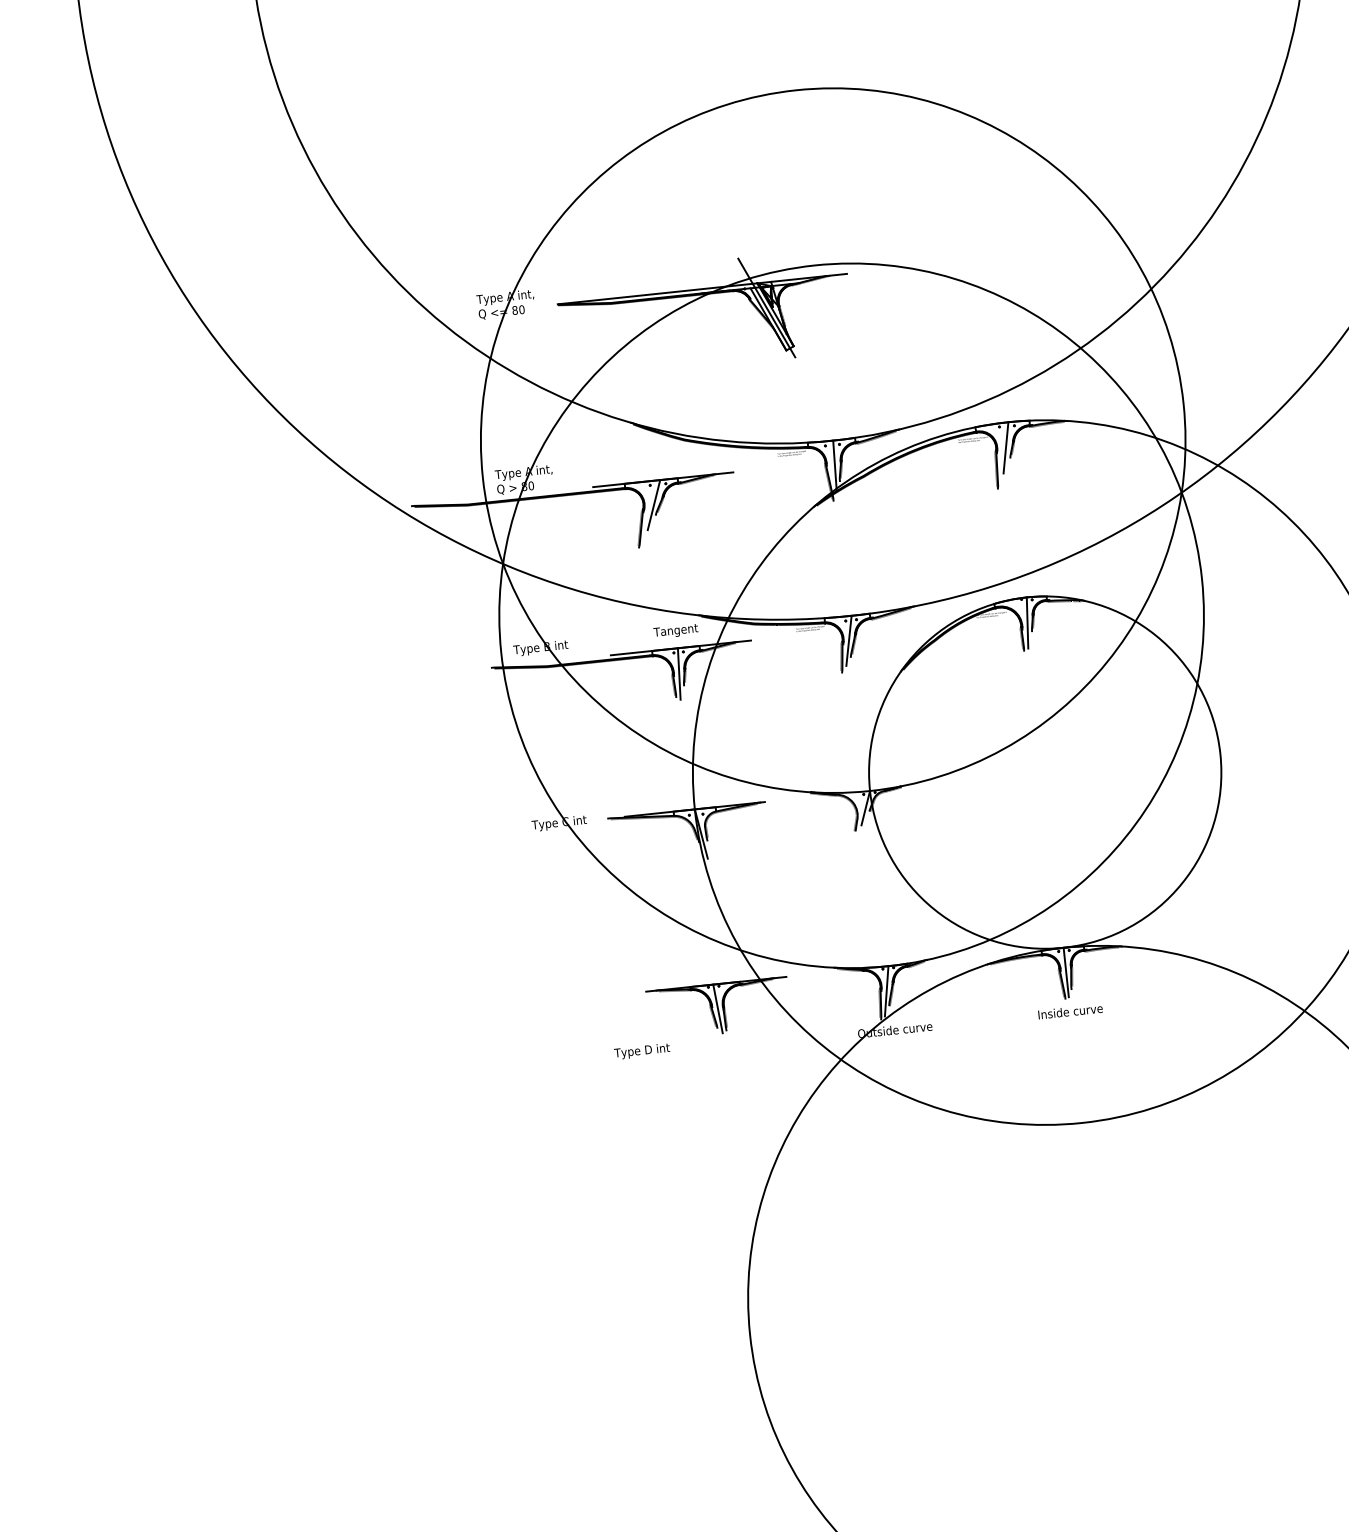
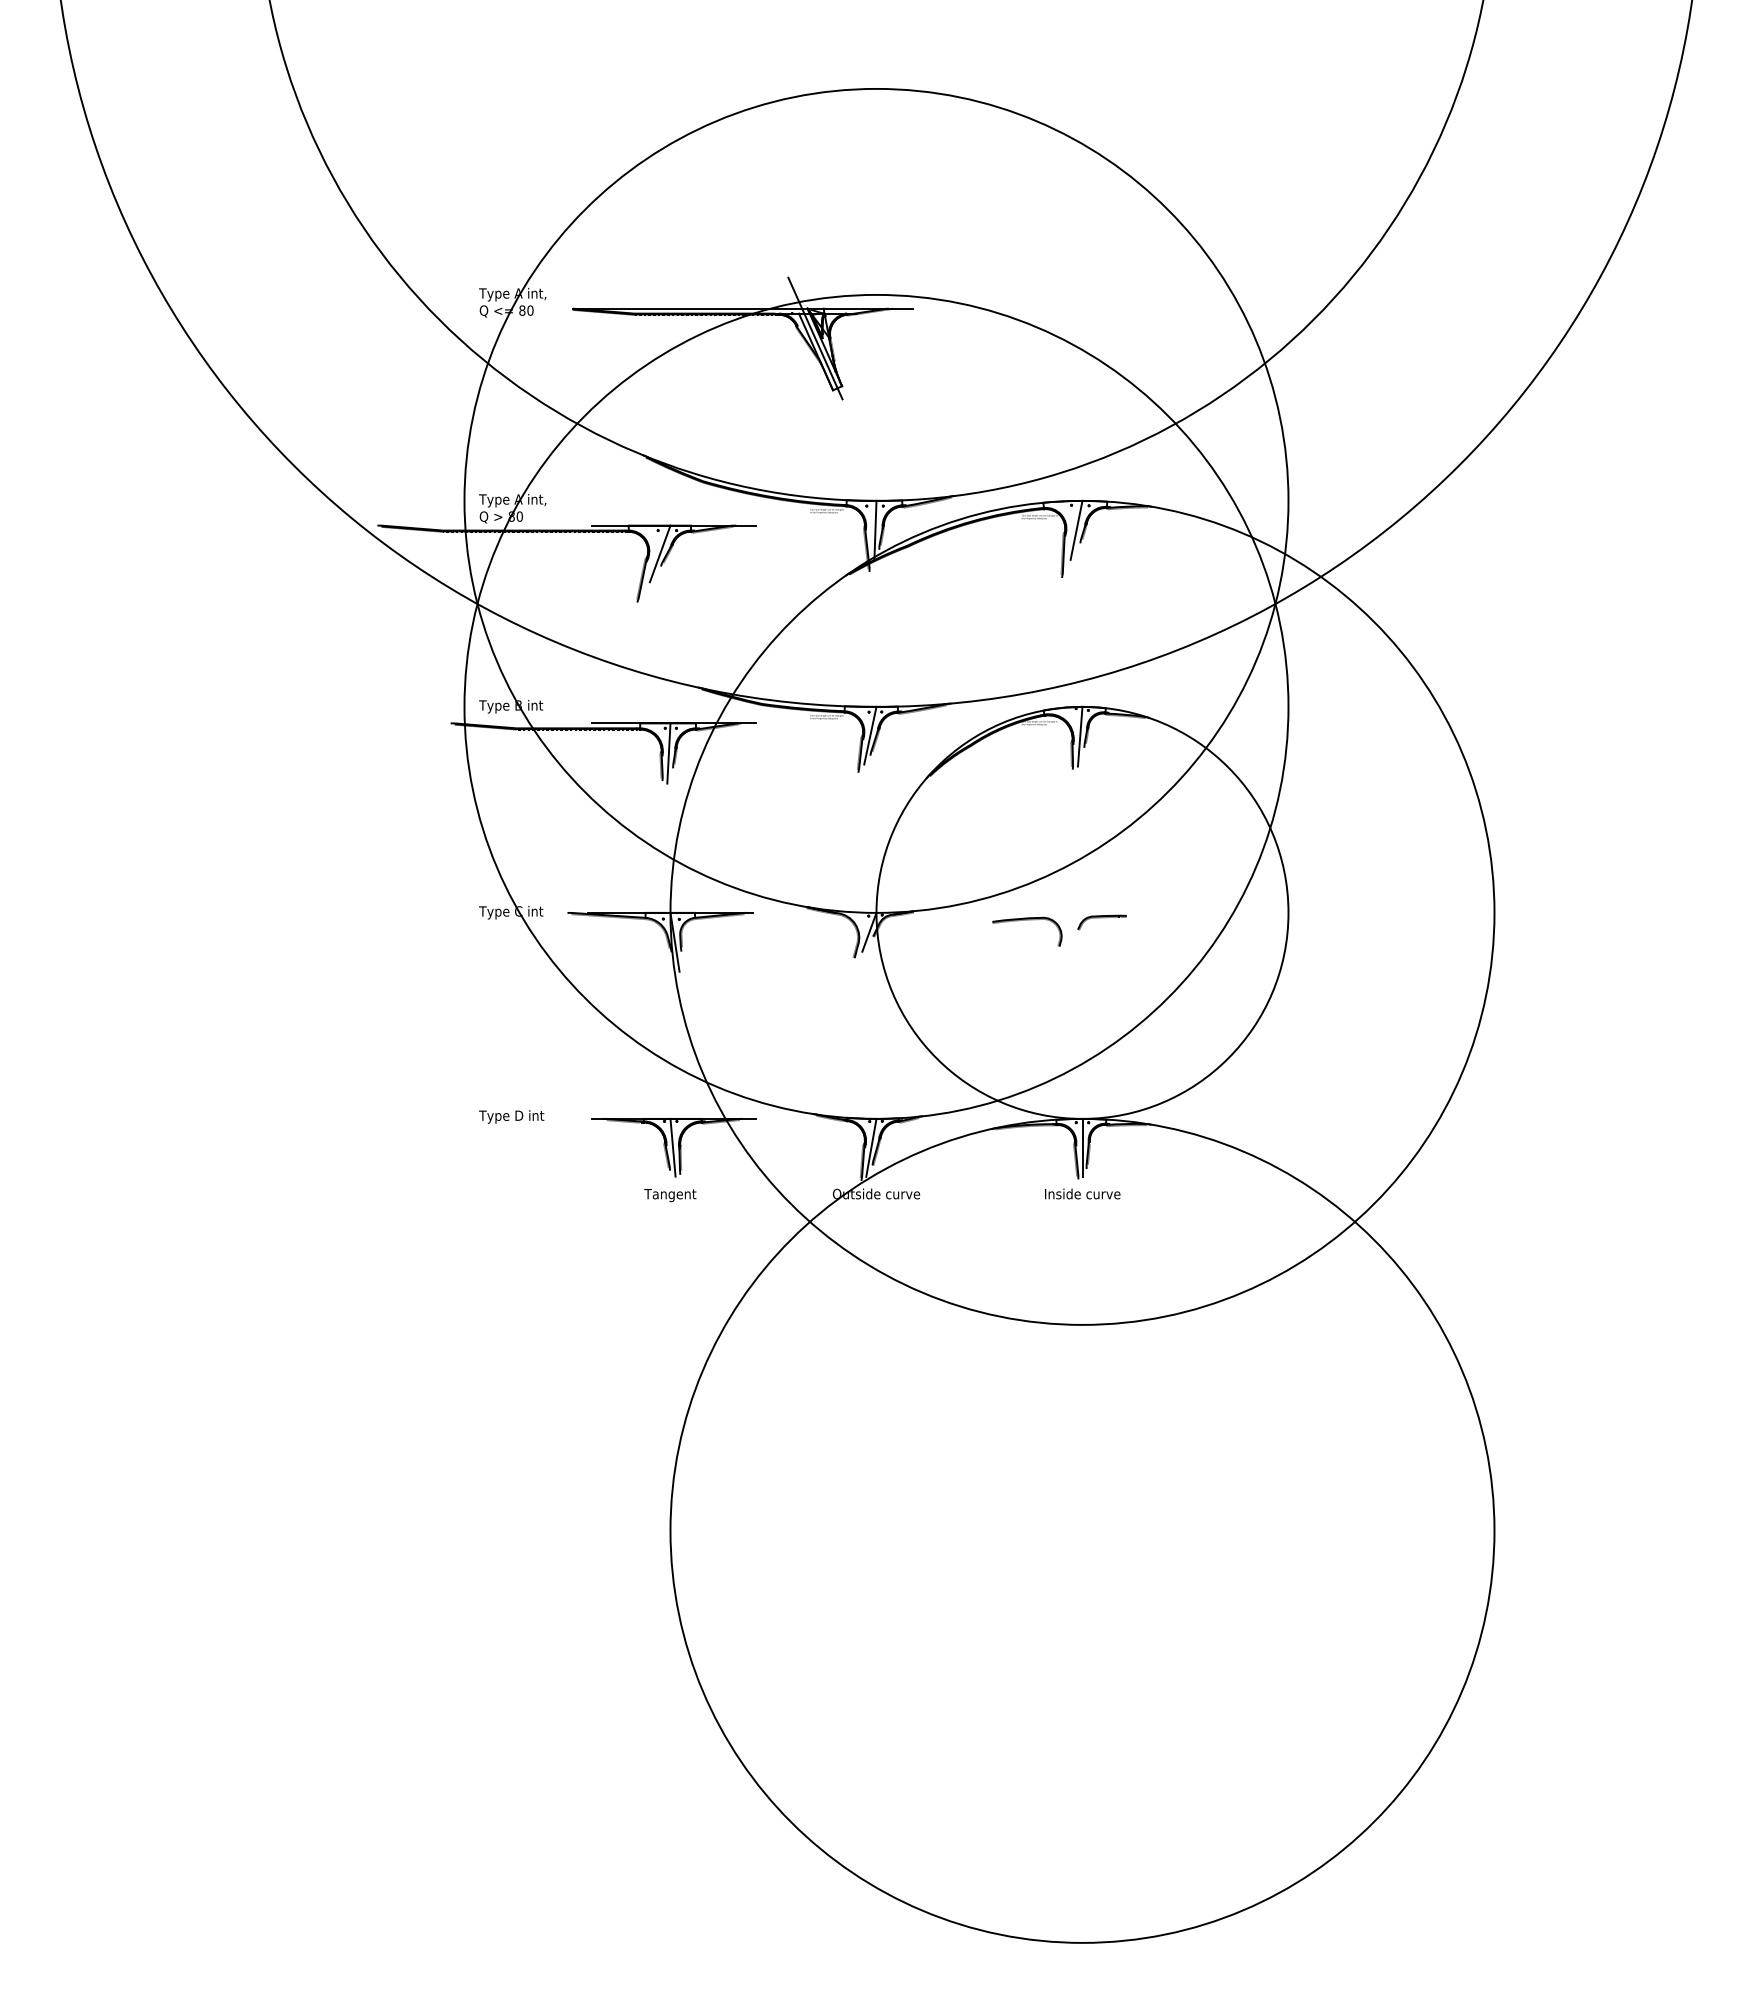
text: (676, 631) -> (670, 1195), moved
part: (1027, 789) -> (1059, 930), added
text: (642, 1051) -> (511, 1116), moved

